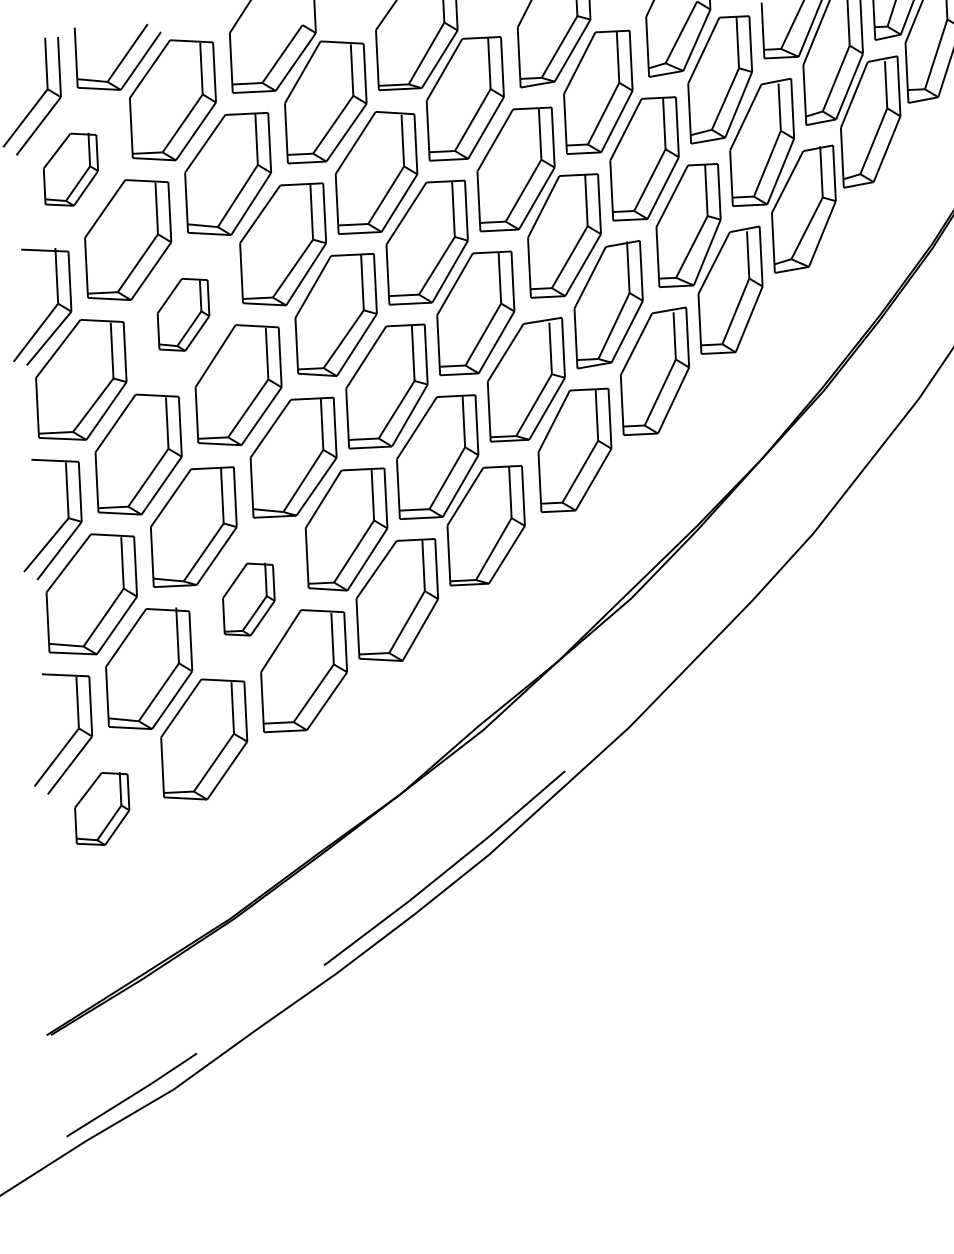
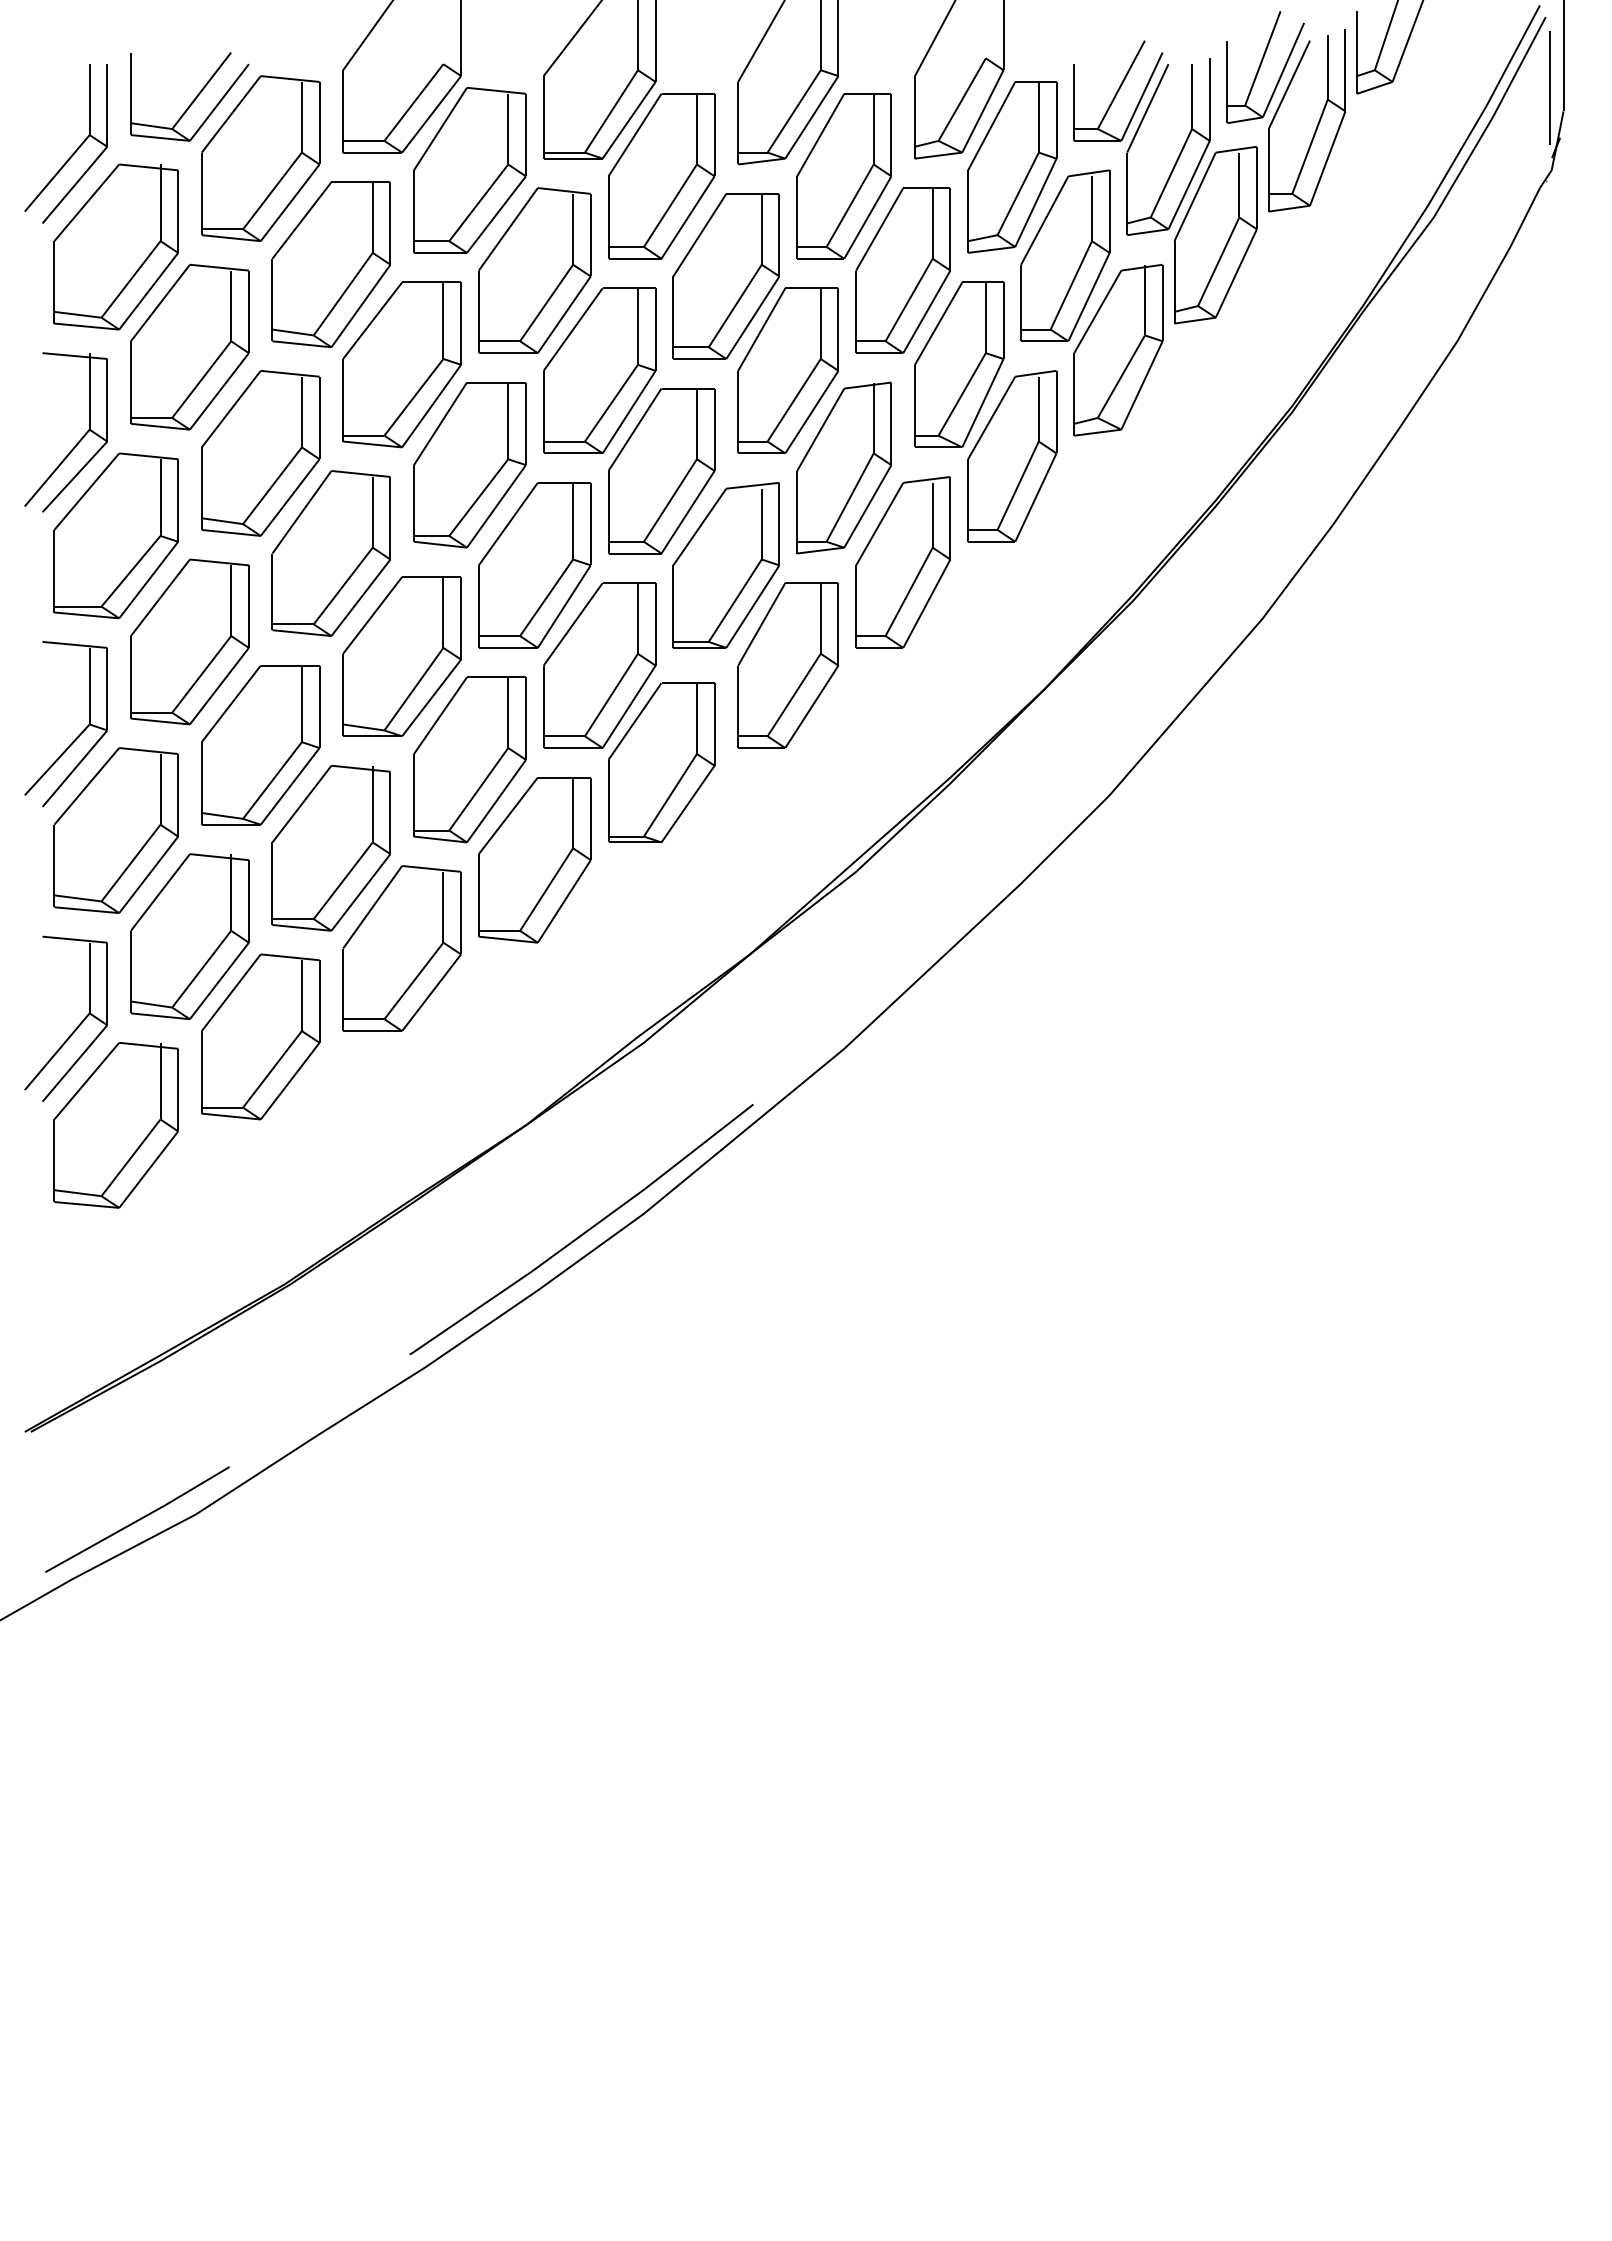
part: (70, 169) -> (115, 246), size x1.67
part: (183, 314) -> (260, 453), size x1.67
part: (248, 599) -> (330, 847), size x1.67
part: (101, 809) -> (115, 1125), size x1.67

